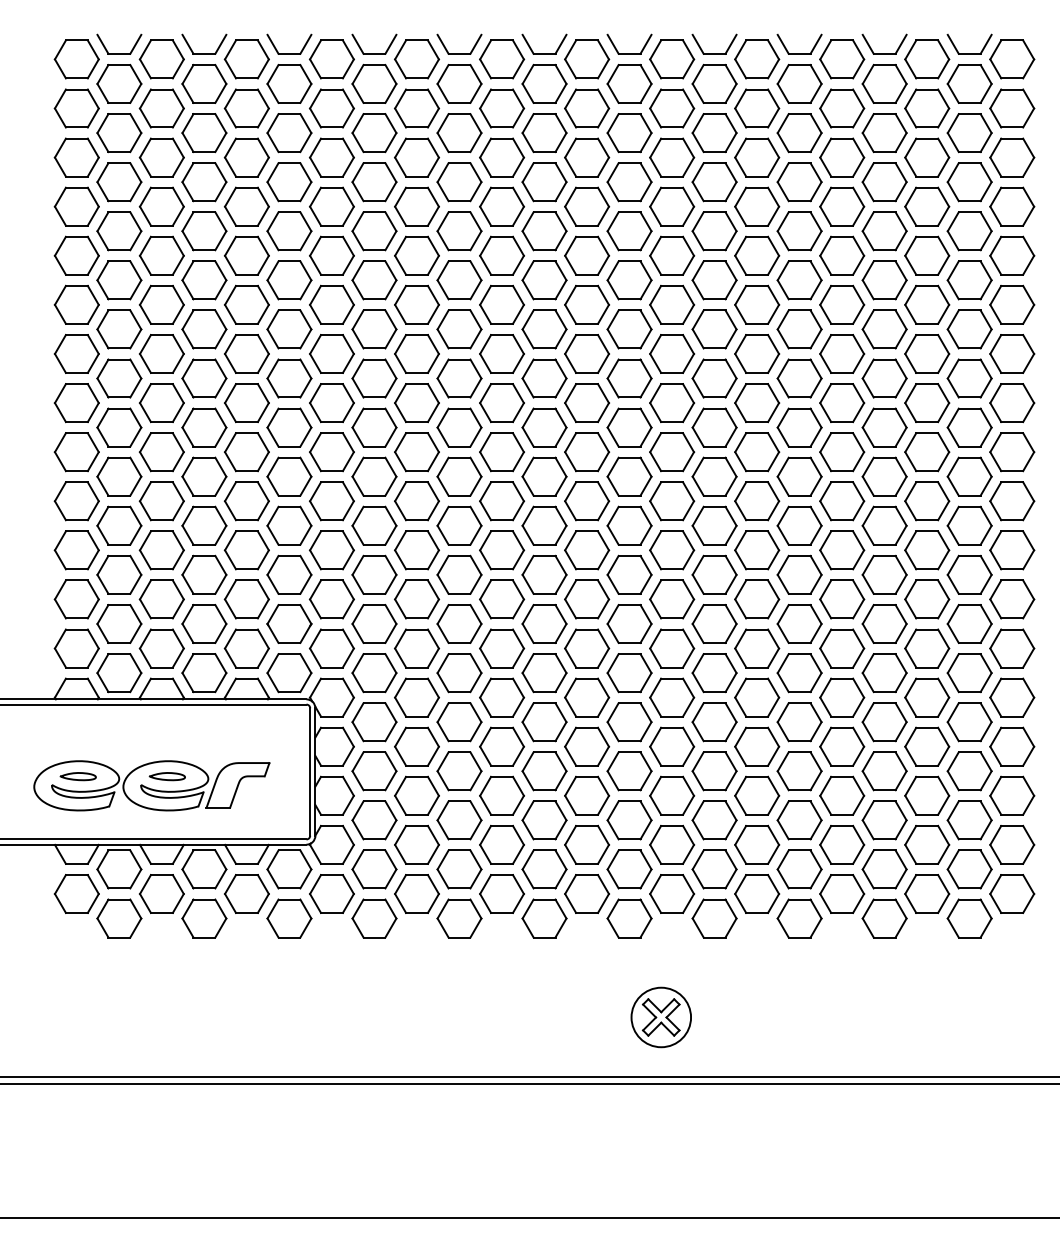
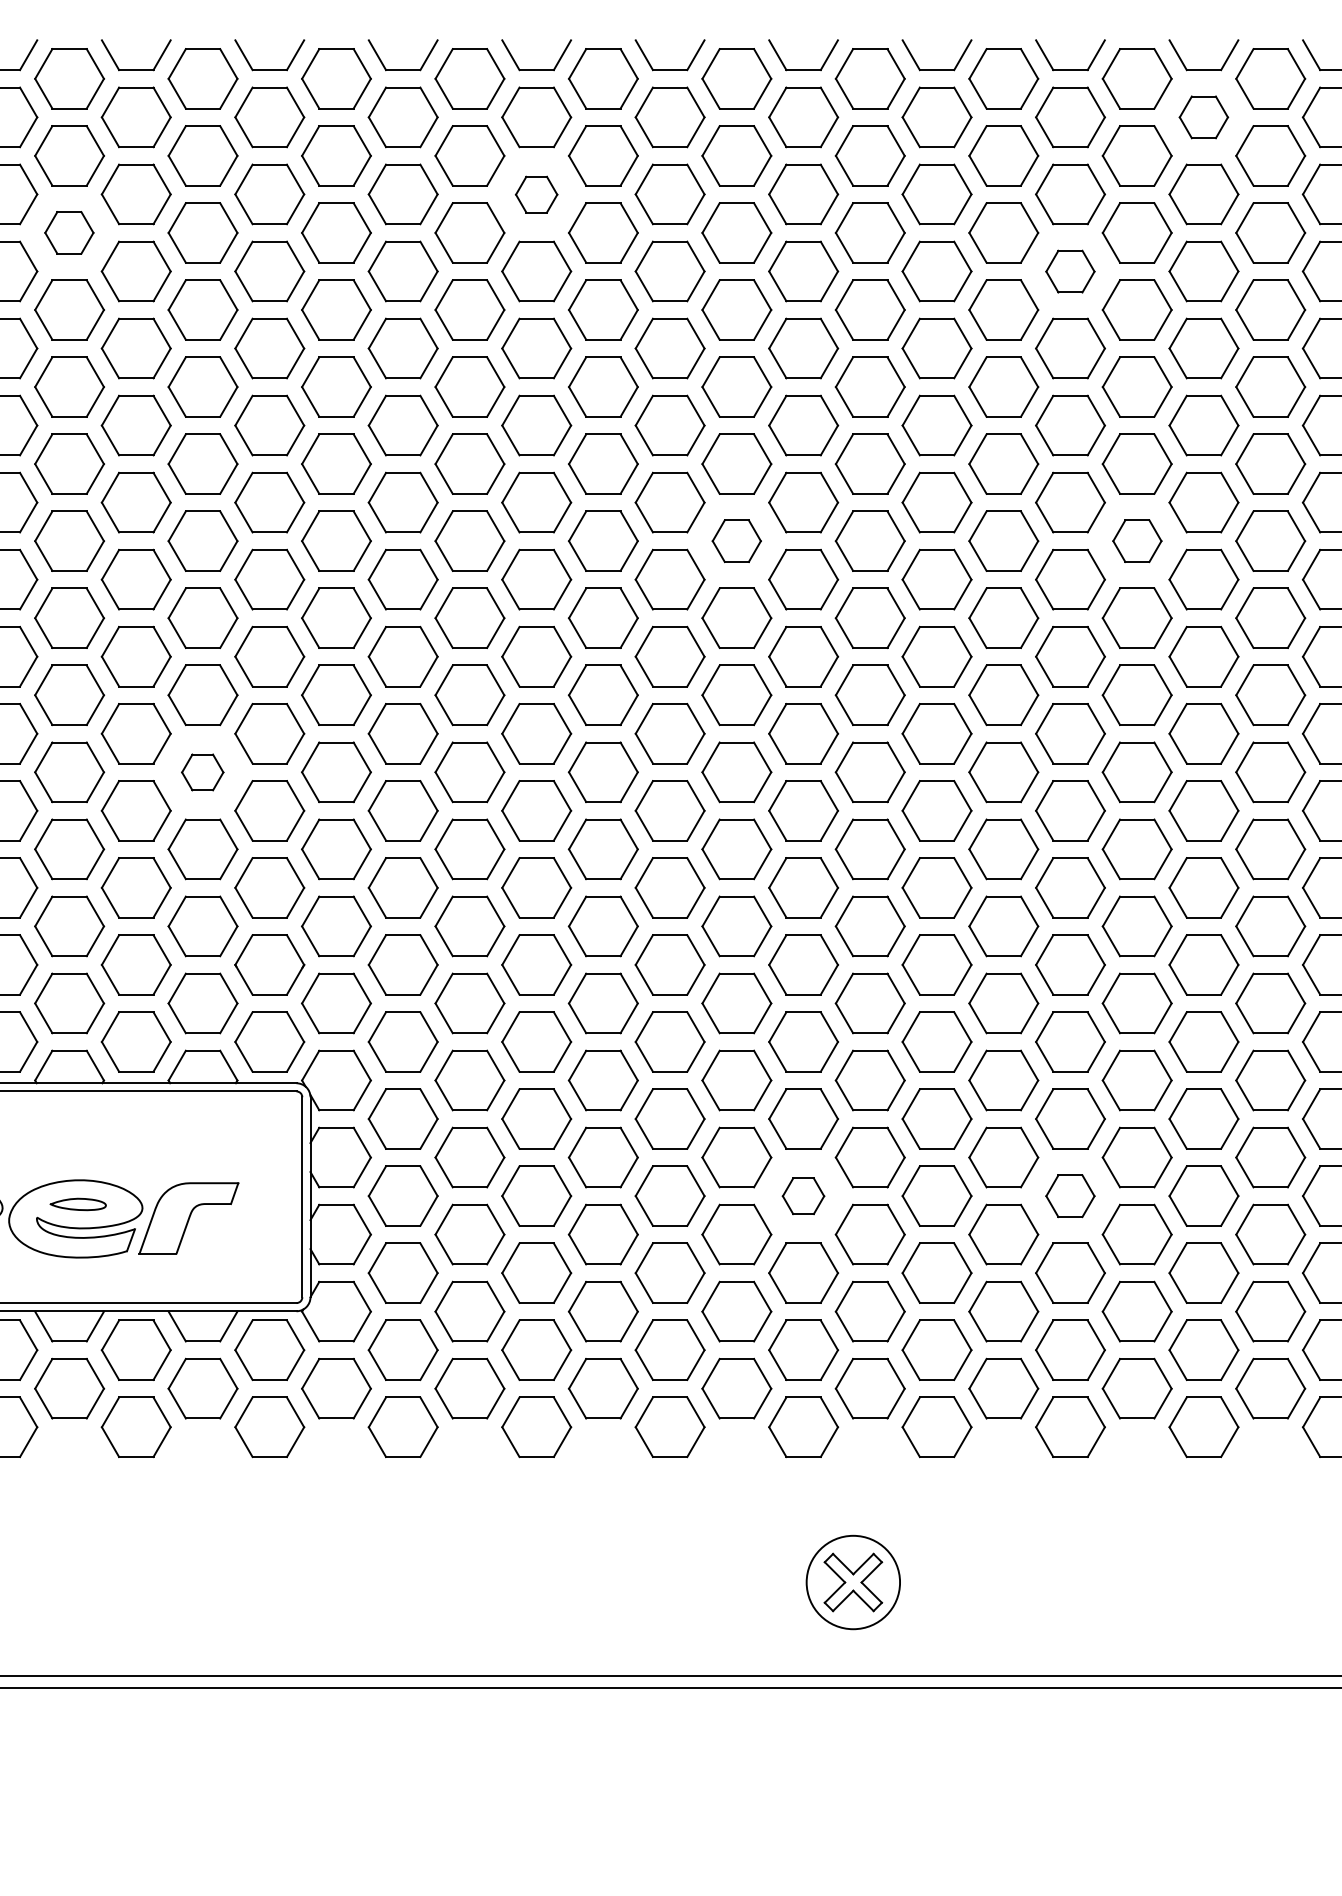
part: (884, 83) -> (1203, 116), size x0.7
part: (459, 133) -> (536, 195), size x0.6
part: (161, 157) -> (68, 232), size x0.7
part: (799, 182) -> (1070, 272), size x0.7
part: (586, 353) -> (735, 540), size x0.7
part: (842, 353) -> (1137, 540), size x0.7
part: (246, 501) -> (202, 772), size x0.6
part: (629, 771) -> (803, 1196), size x0.6
part: (799, 771) -> (1070, 1196), size x0.7

